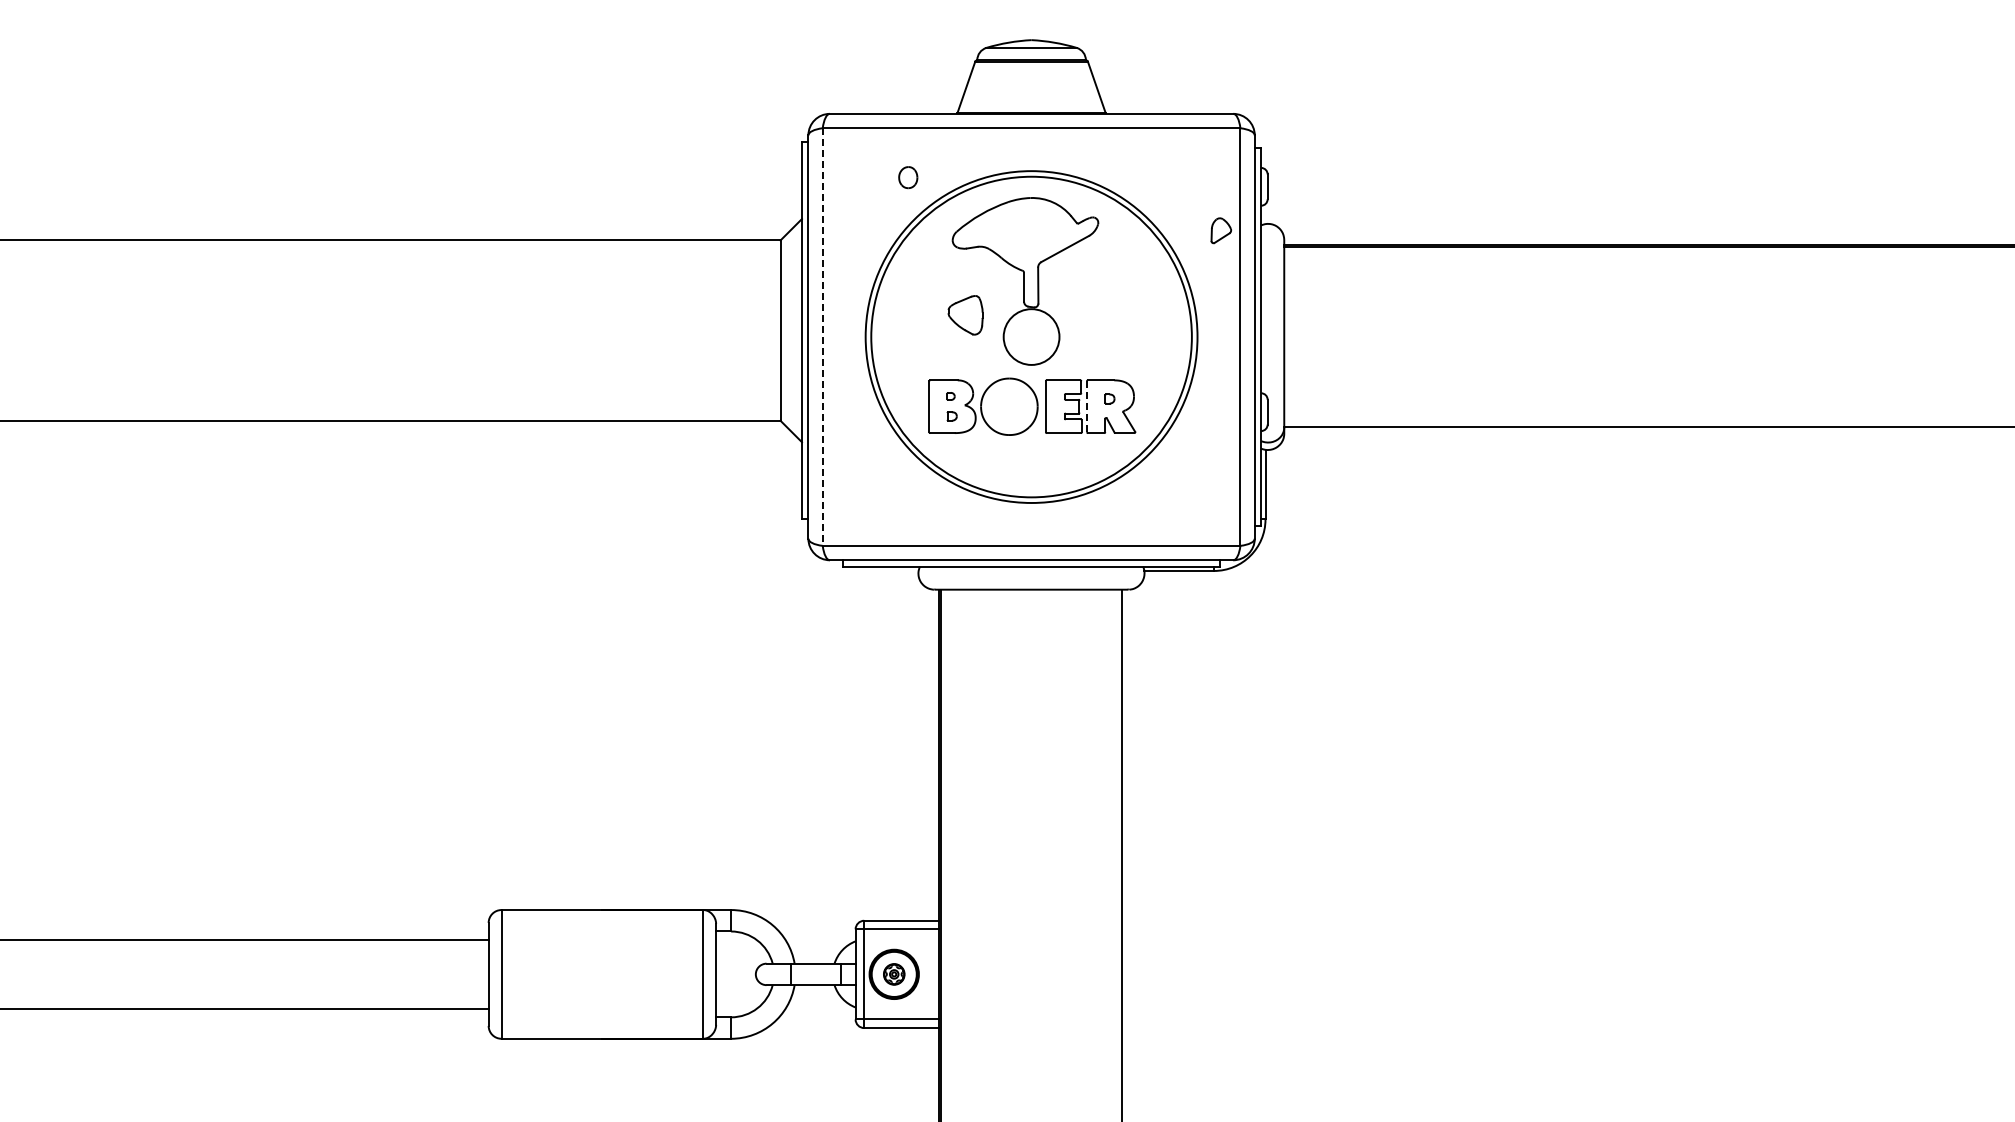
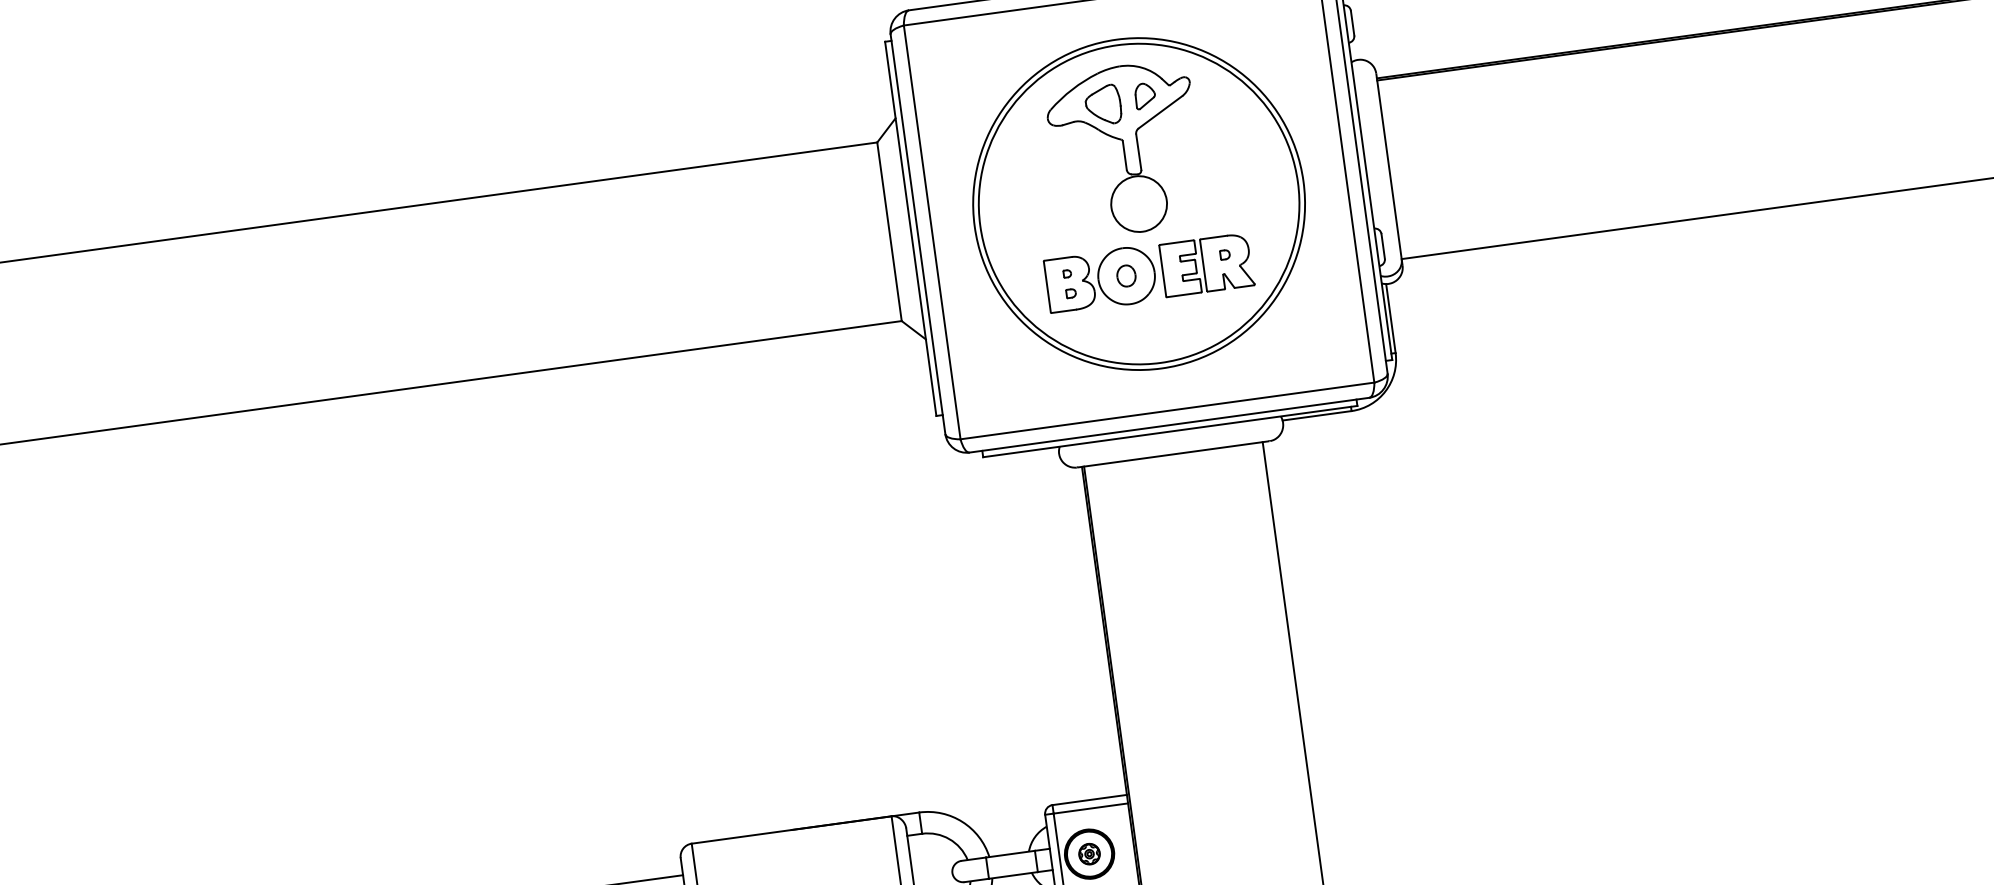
part: (908, 177) -> (1126, 275), moved
part: (1220, 230) -> (1144, 95), moved
part: (965, 315) -> (1103, 105), moved
line: (822, 337) -> (932, 232), dashed -> solid
line: (1087, 406) -> (1203, 265), dashed -> solid

